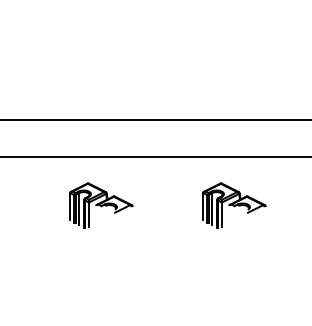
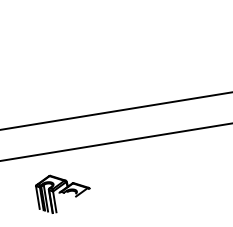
part: (234, 205) -> (174, 174), removed

